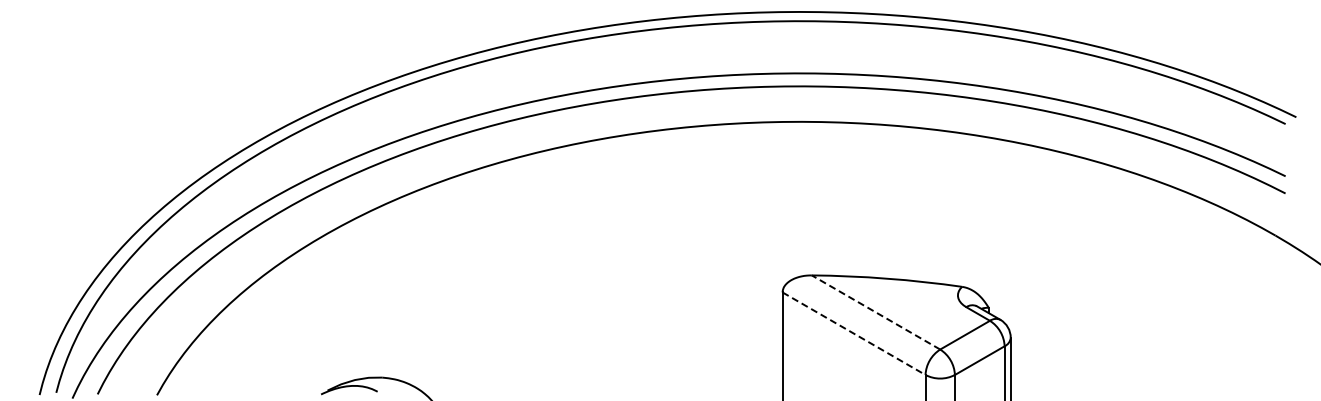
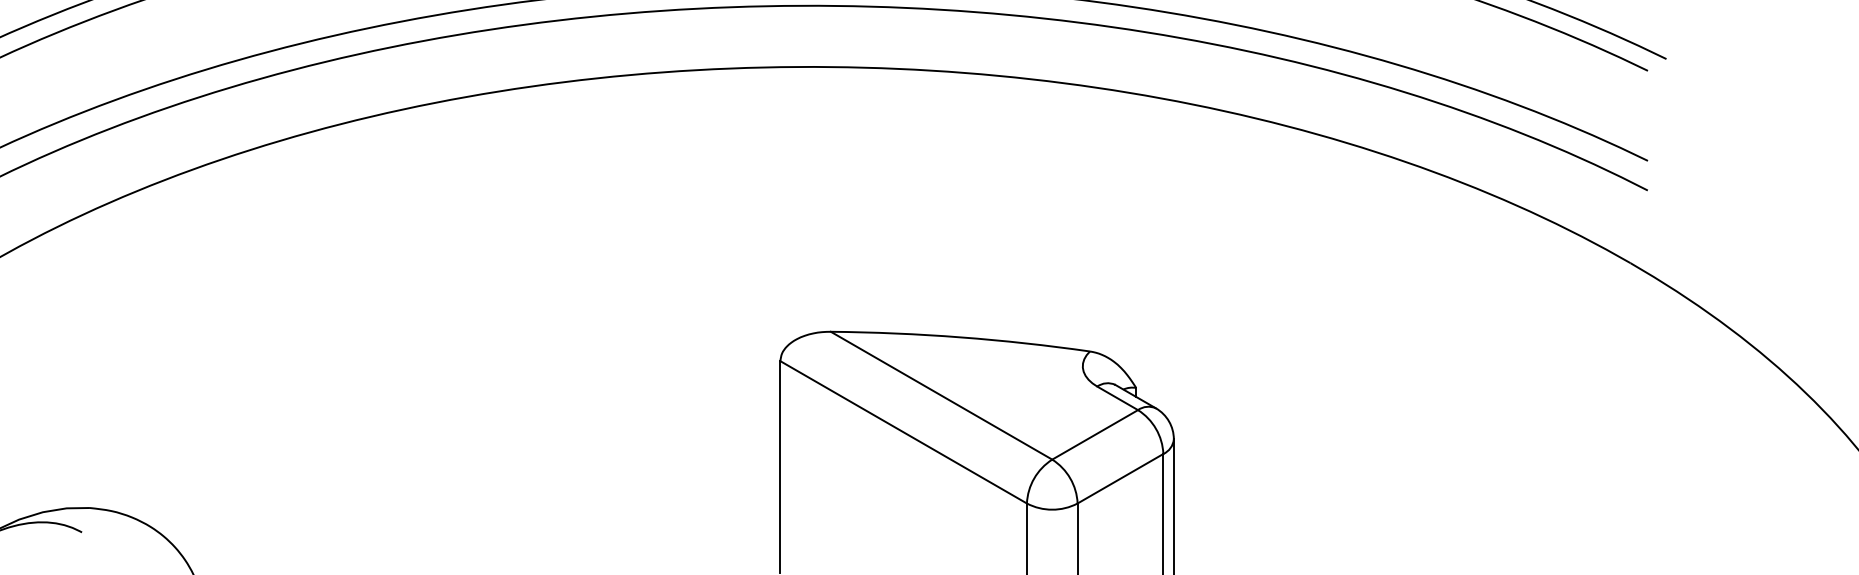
line: (875, 312) -> (940, 395), dashed -> solid
line: (854, 333) -> (904, 431), dashed -> solid

